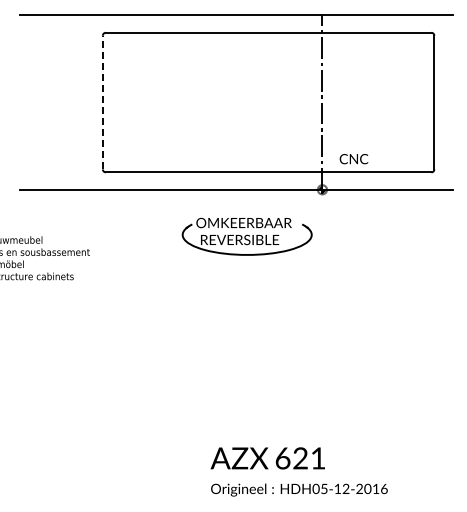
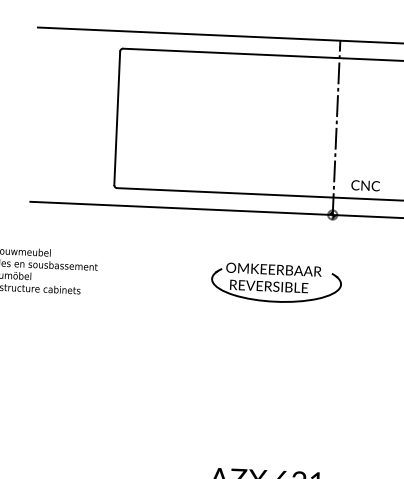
line: (102, 102) -> (116, 118), dashed -> solid
part: (246, 236) -> (275, 283), moved

